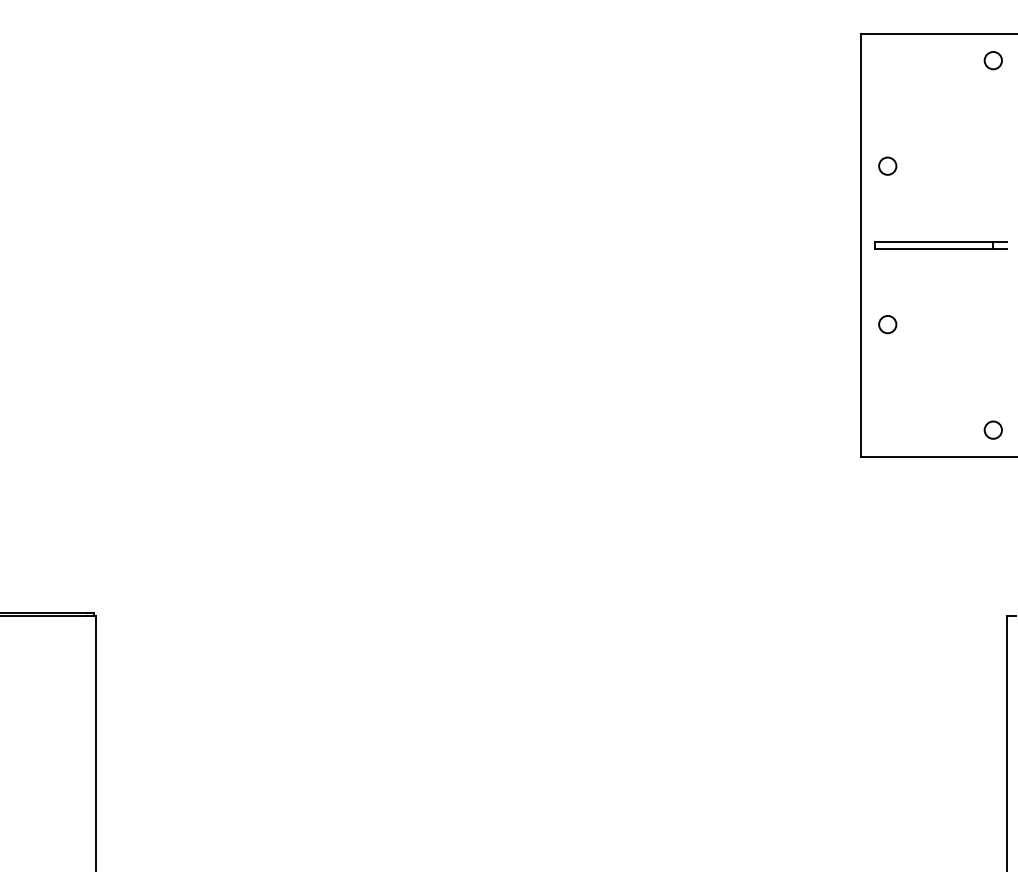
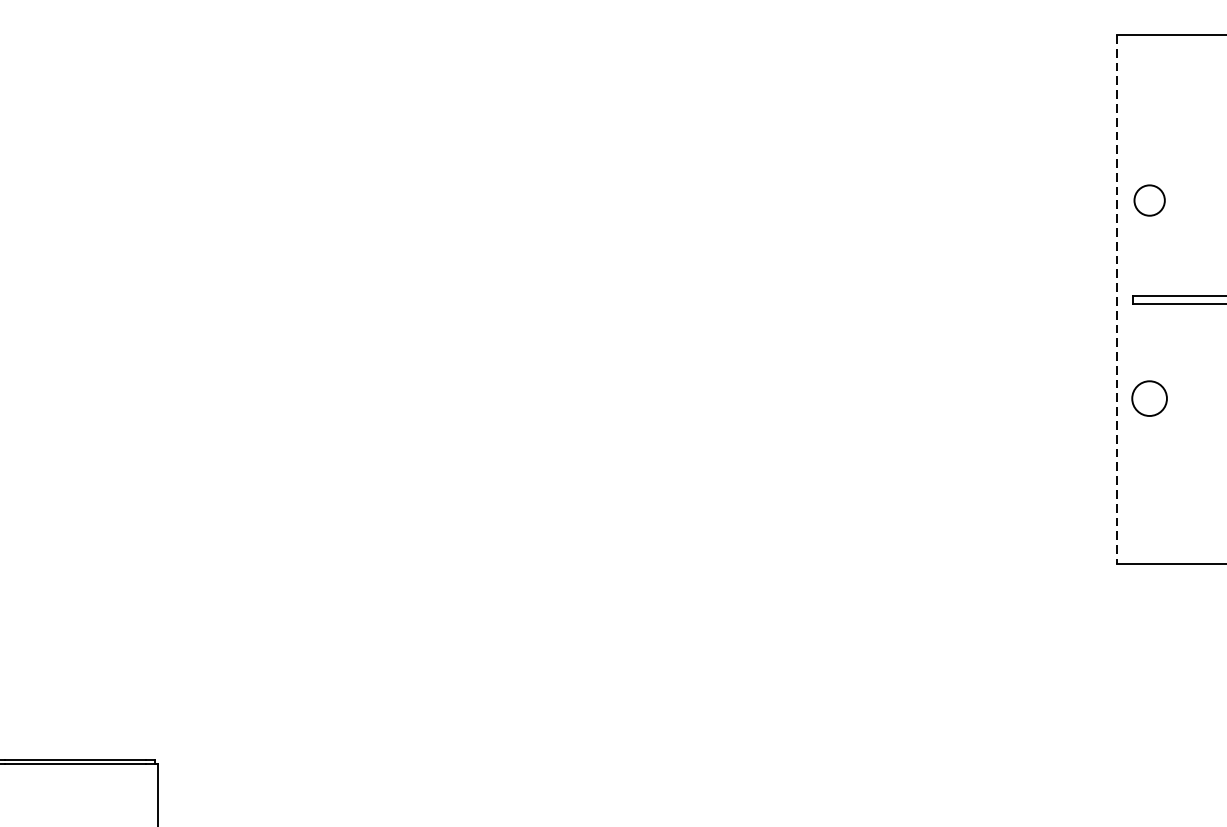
circle: (887, 165) -> (1149, 199), size x1.4
line: (861, 245) -> (1116, 299), solid -> dashed
circle: (887, 324) -> (1149, 398), size x1.6

